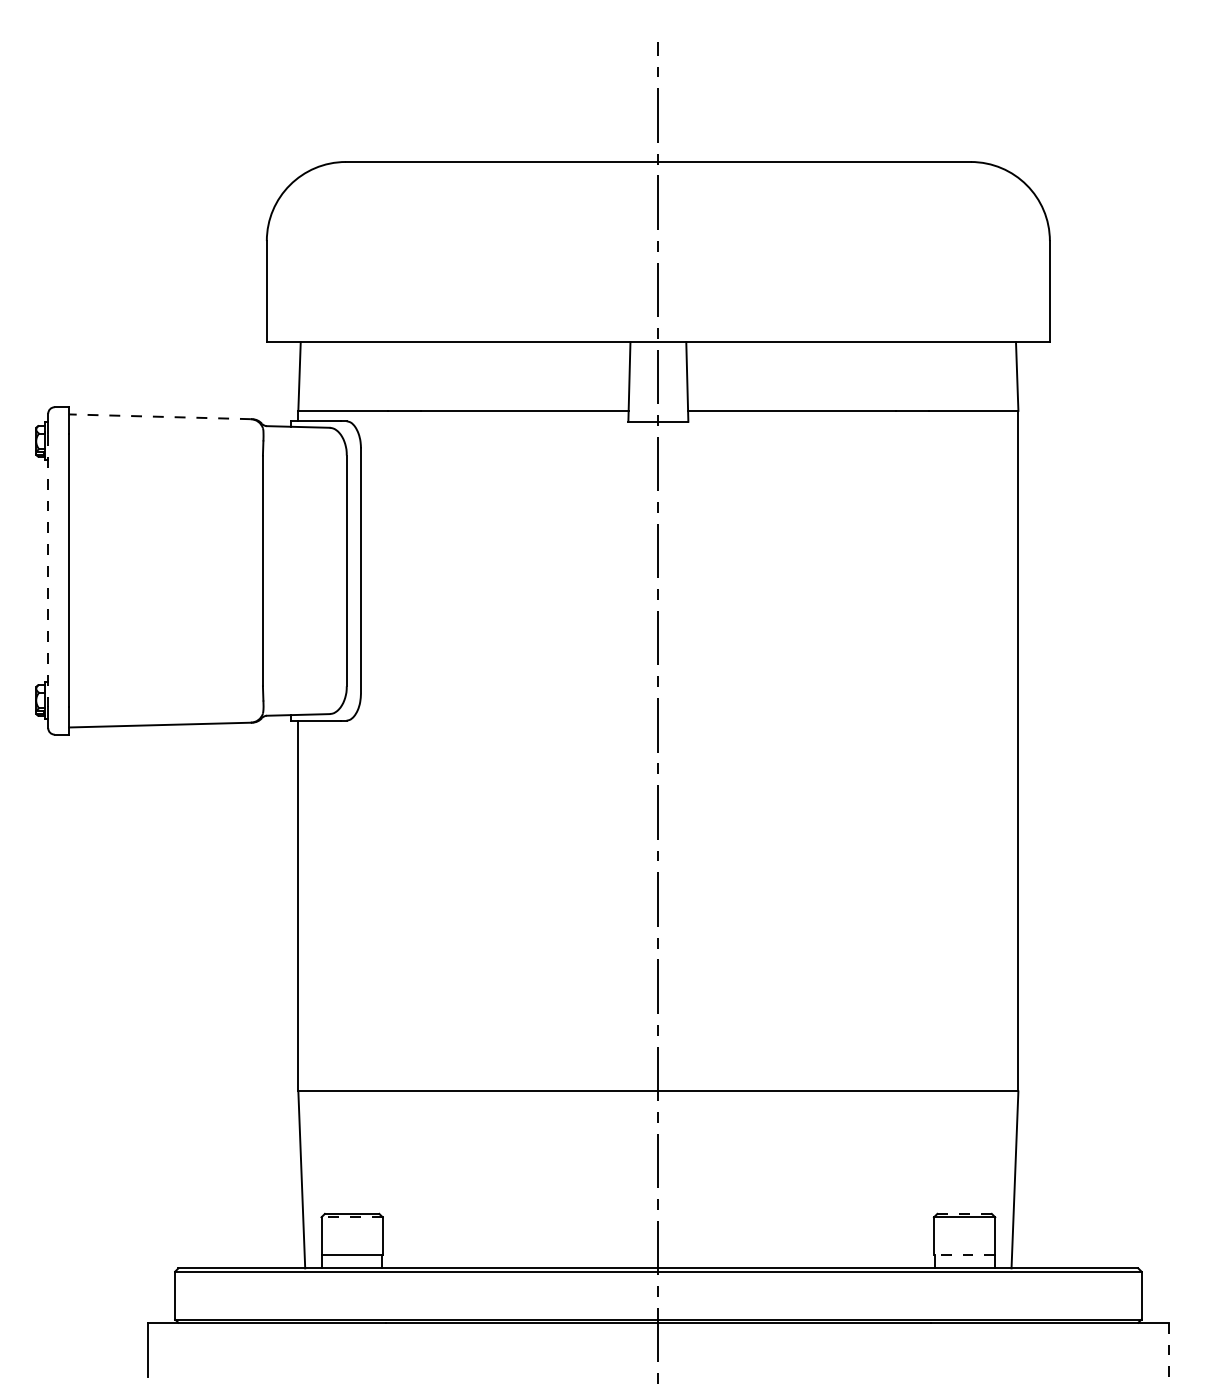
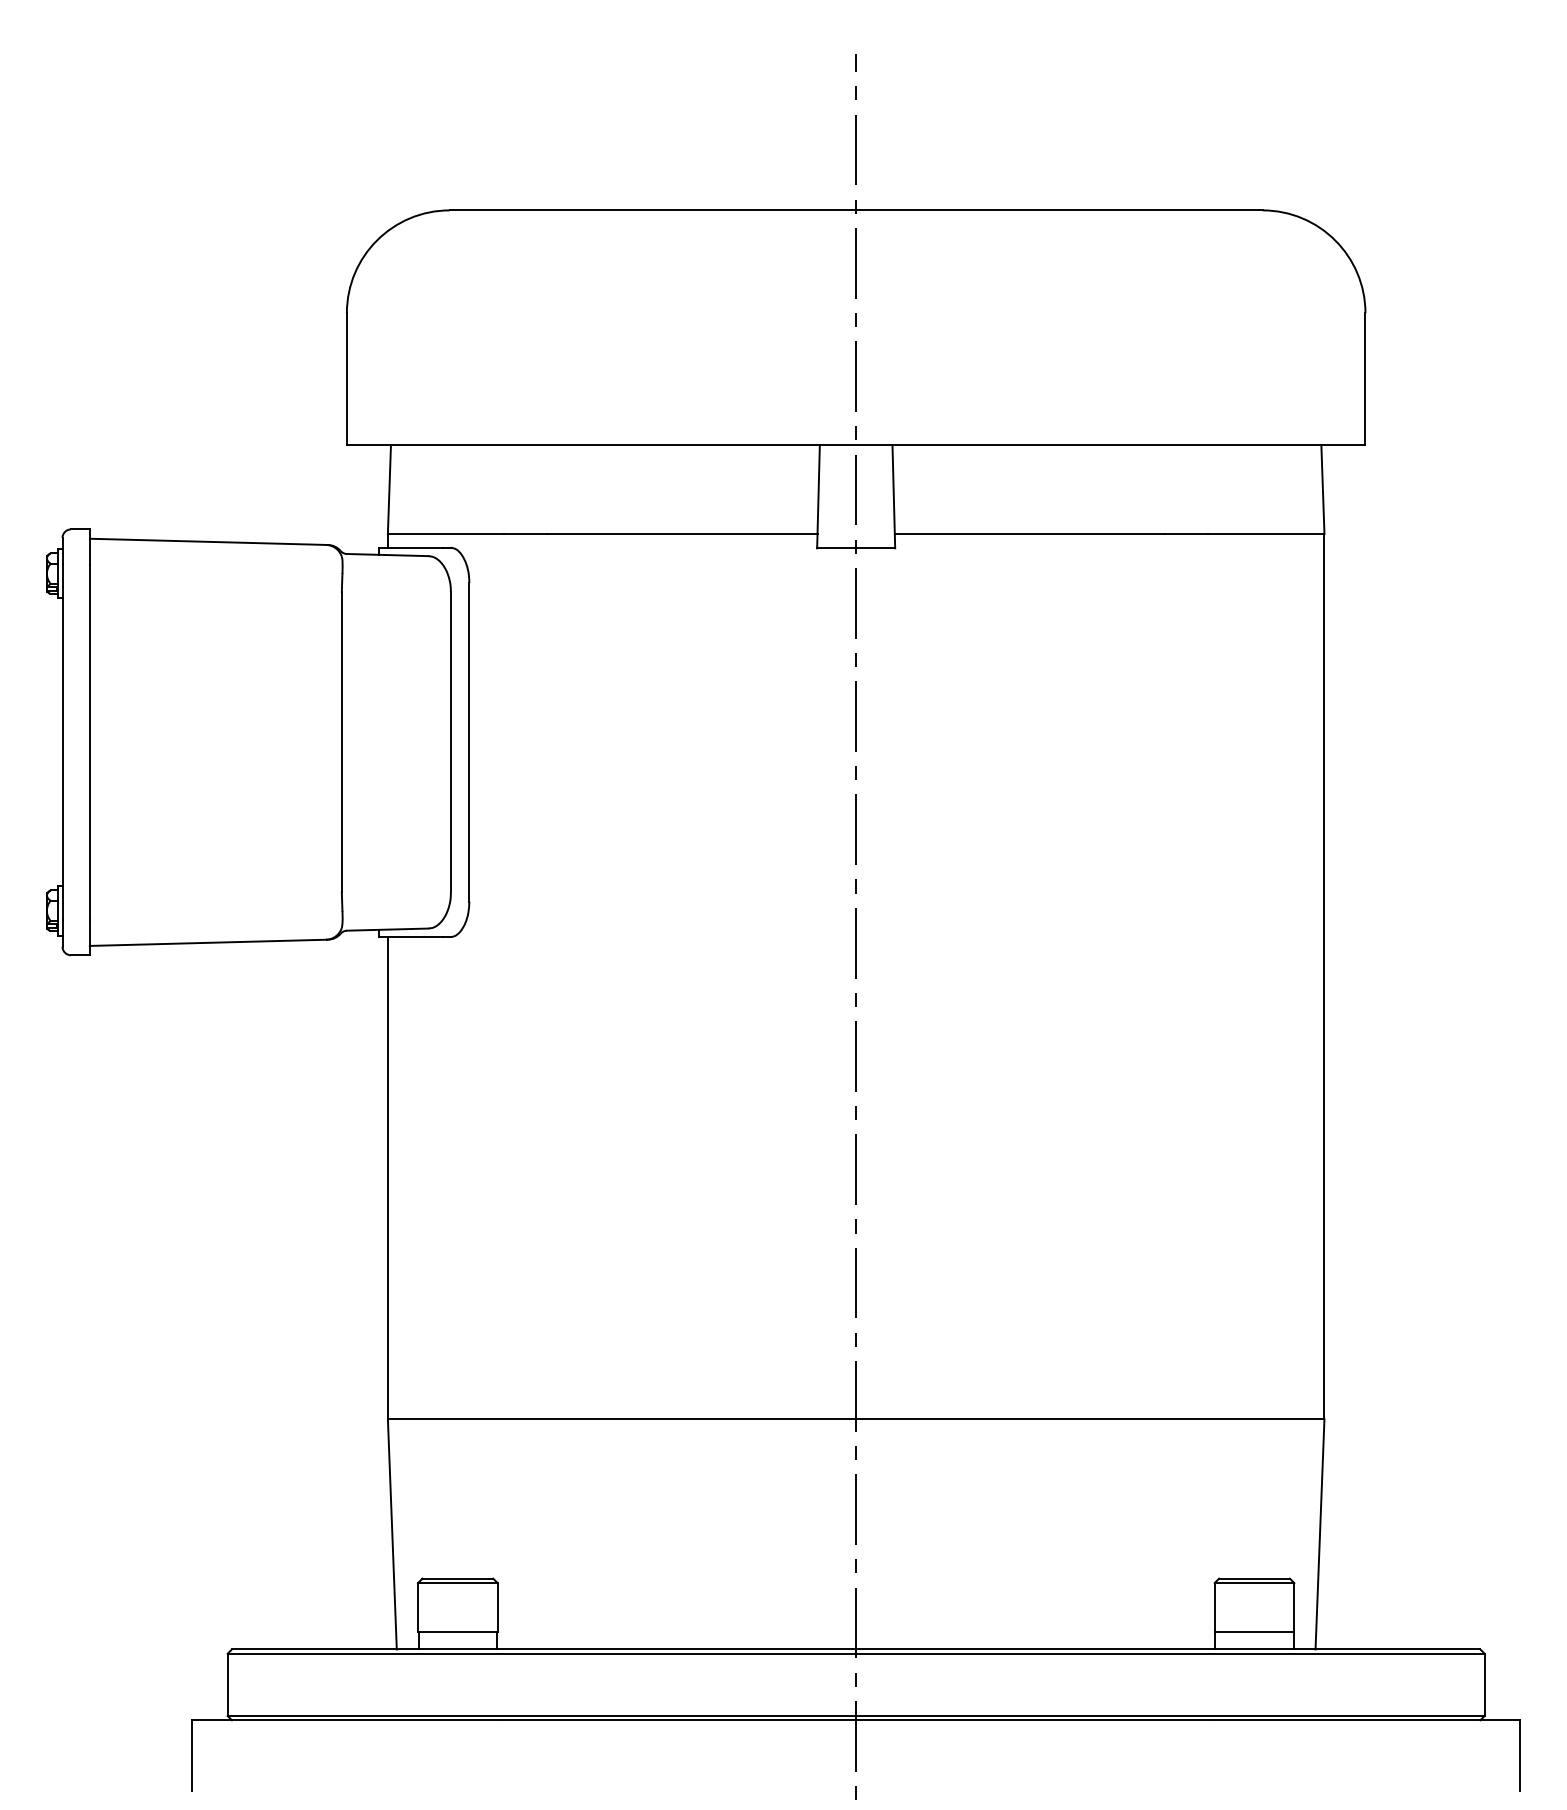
line: (159, 416) -> (207, 541), dashed -> solid
line: (48, 571) -> (62, 742), dashed -> solid
line: (965, 1213) -> (1255, 1578), dashed -> solid
line: (351, 1217) -> (457, 1583), dashed -> solid
line: (964, 1254) -> (1254, 1631), dashed -> solid
line: (1169, 1350) -> (1520, 1756), dashed -> solid

